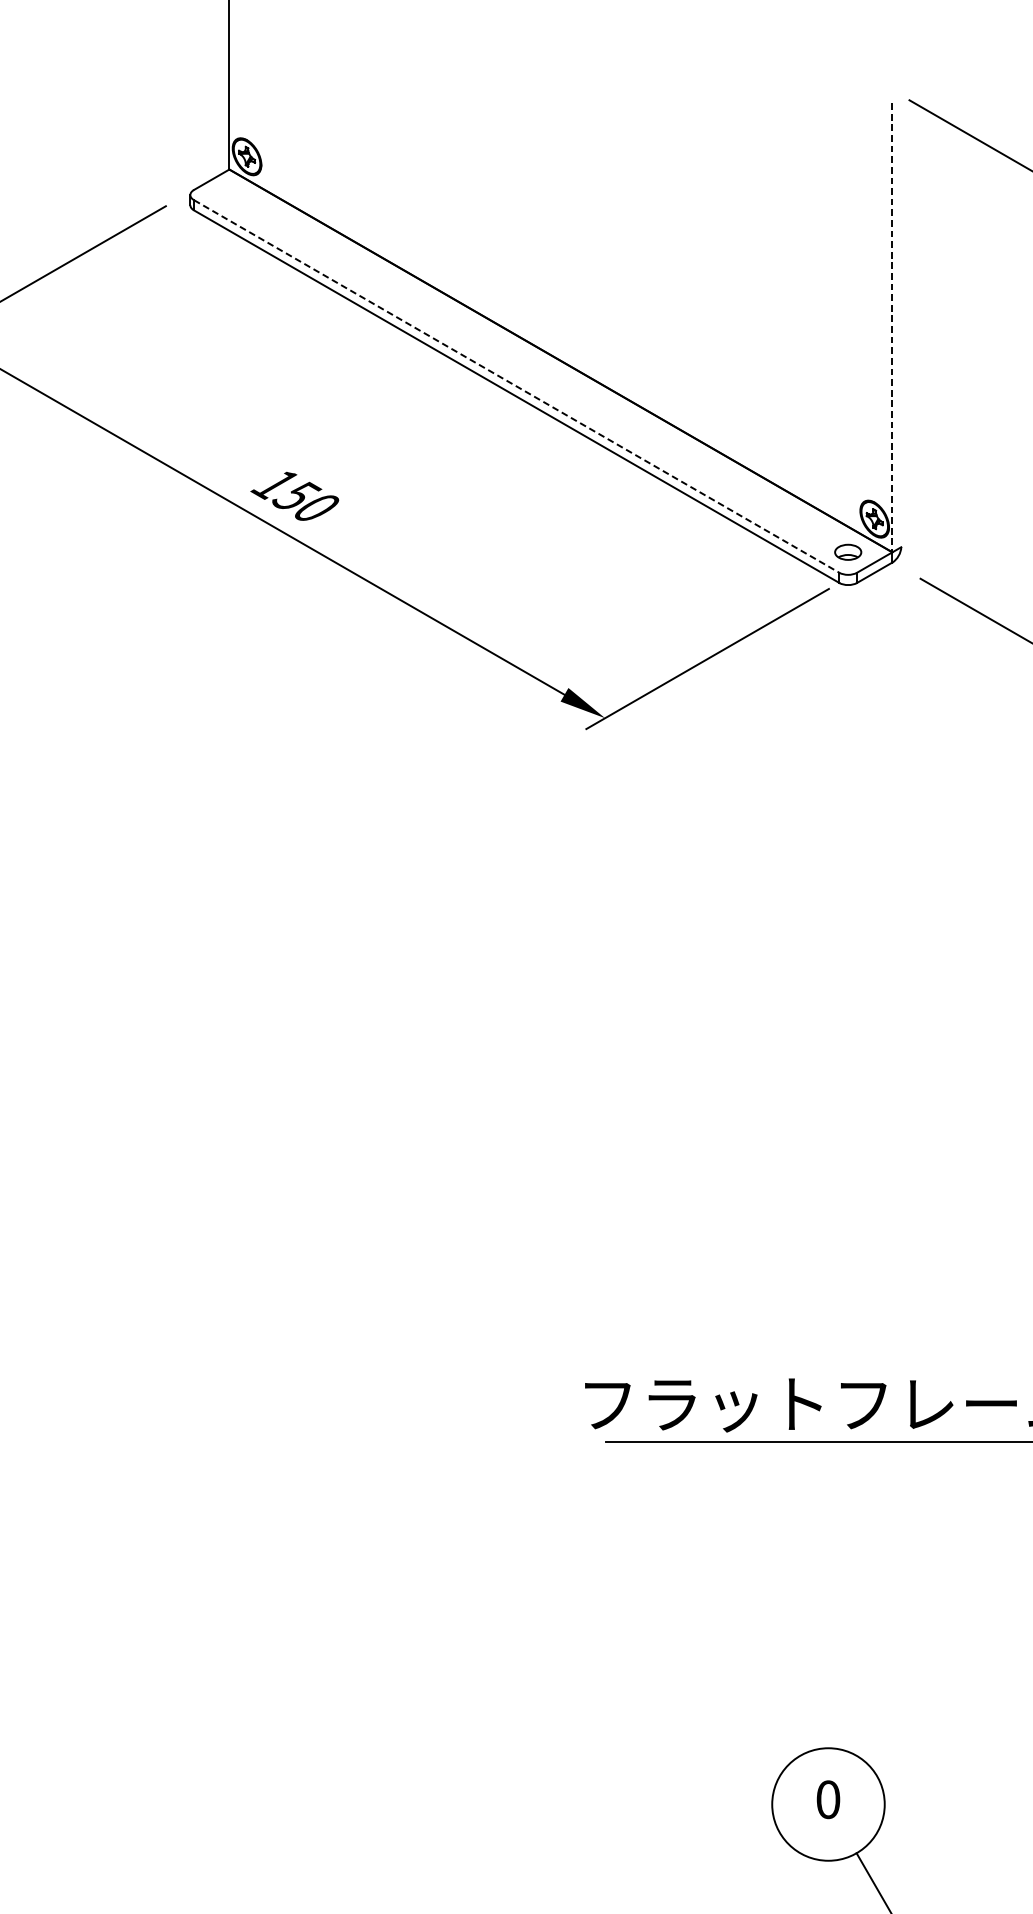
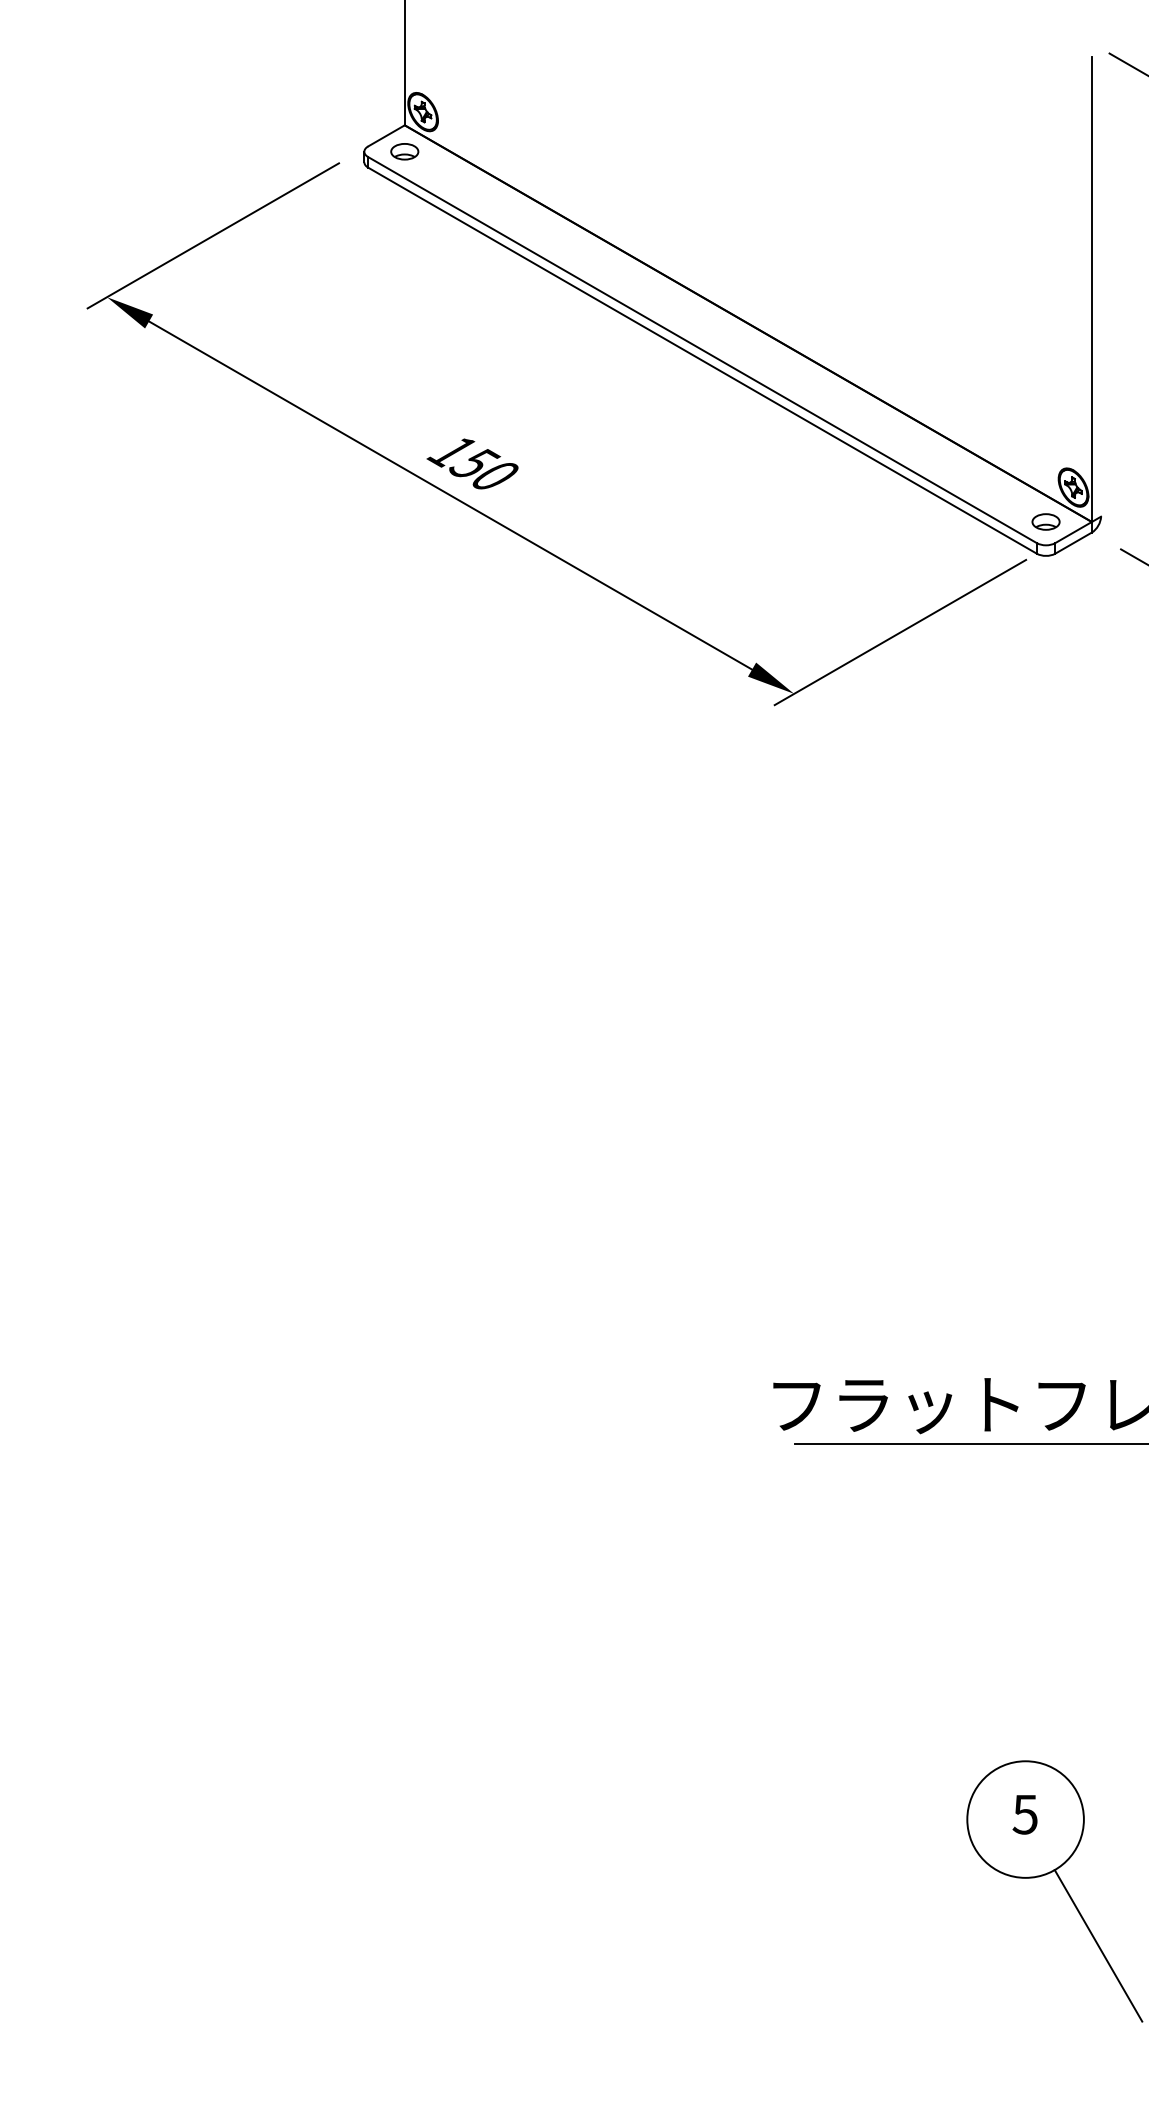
part: (229, 194) -> (404, 151), added
line: (892, 327) -> (1091, 289), dashed -> solid
line: (516, 386) -> (702, 350), dashed -> solid
text: (827, 1799) -> (1024, 1814), 0 -> 5

